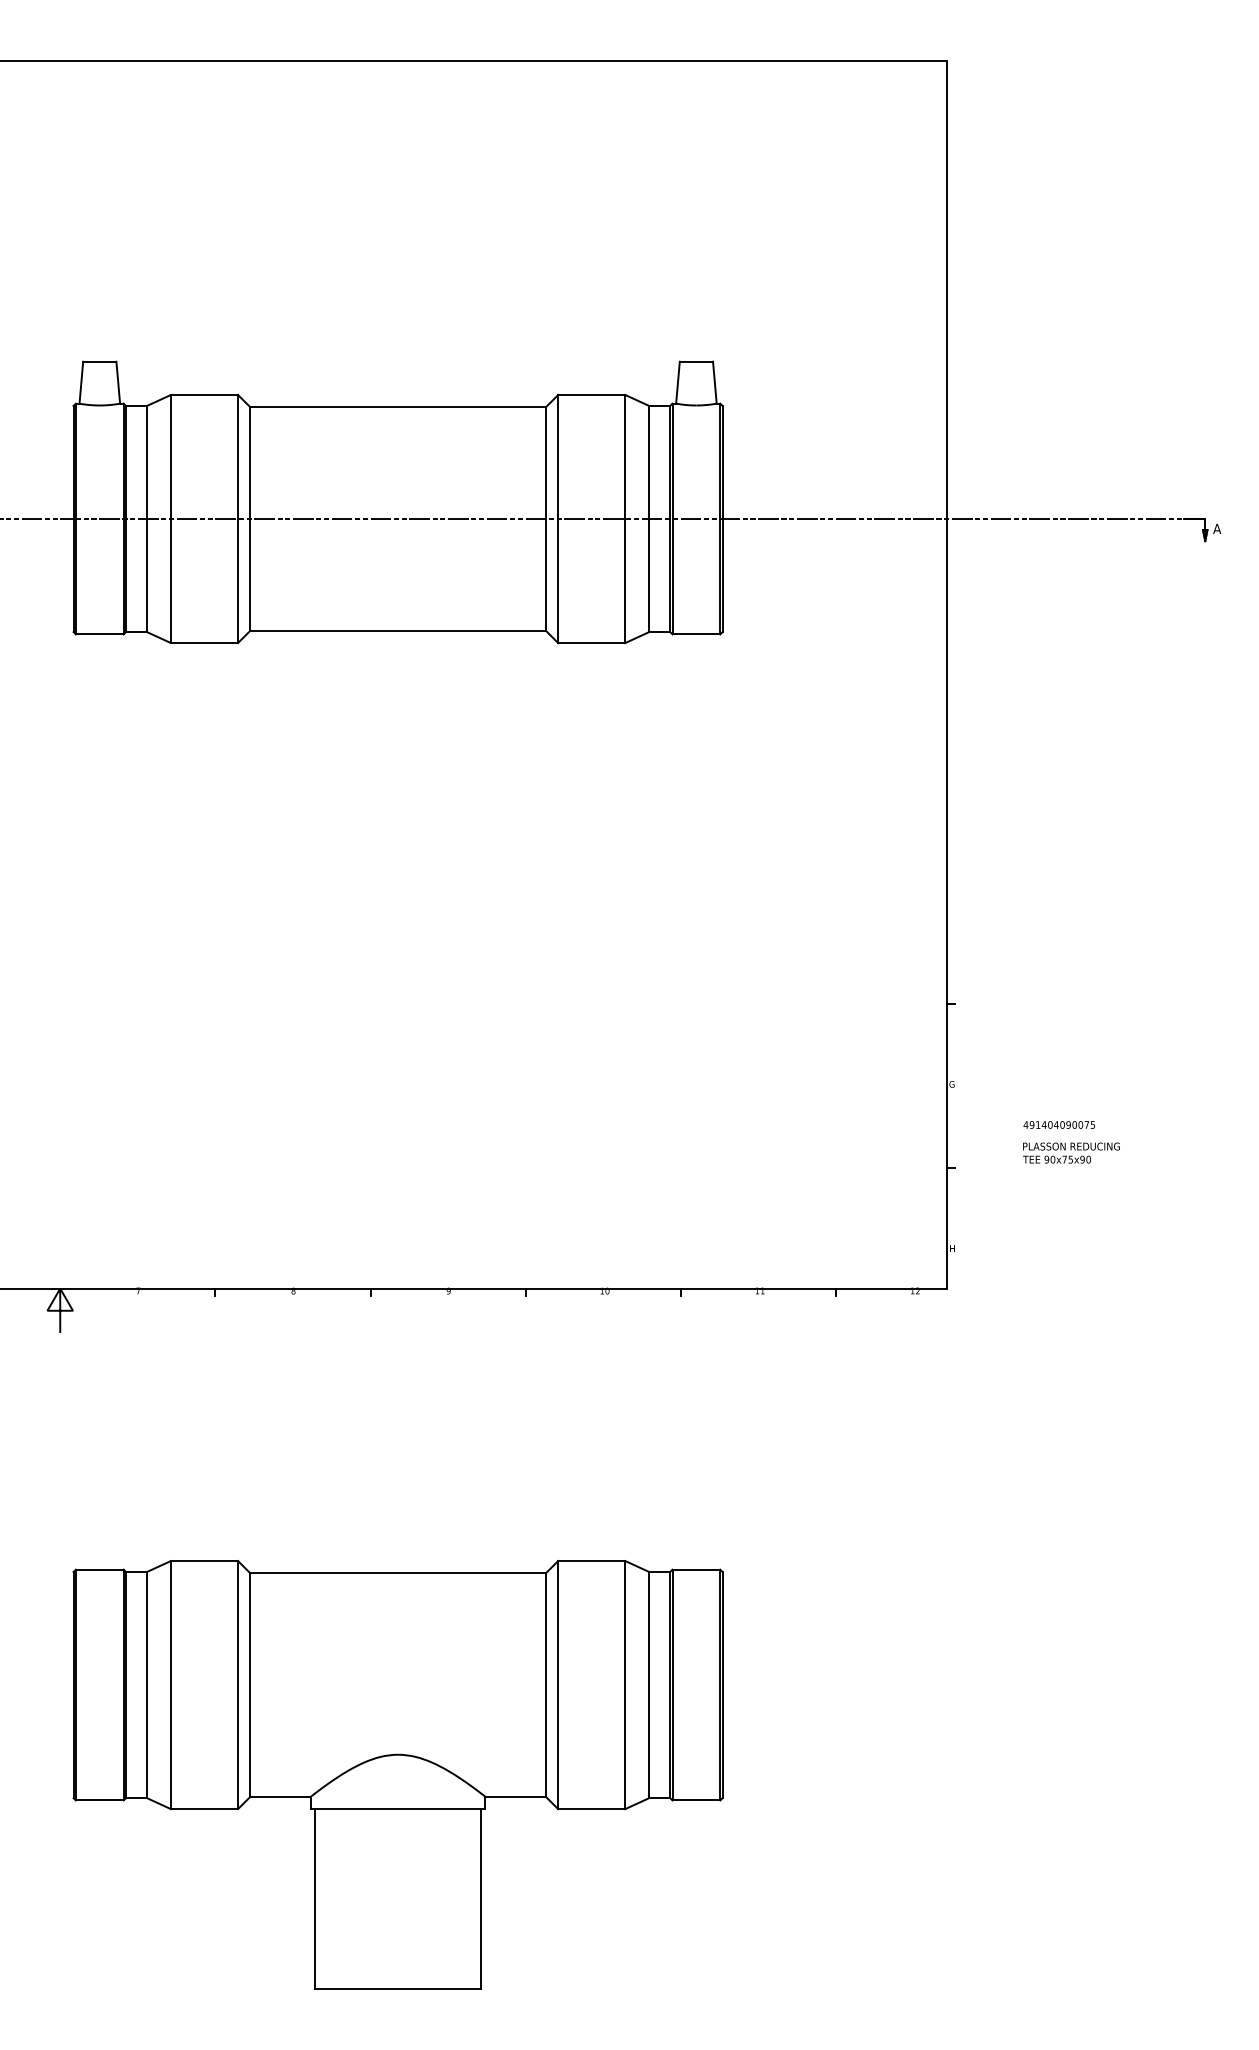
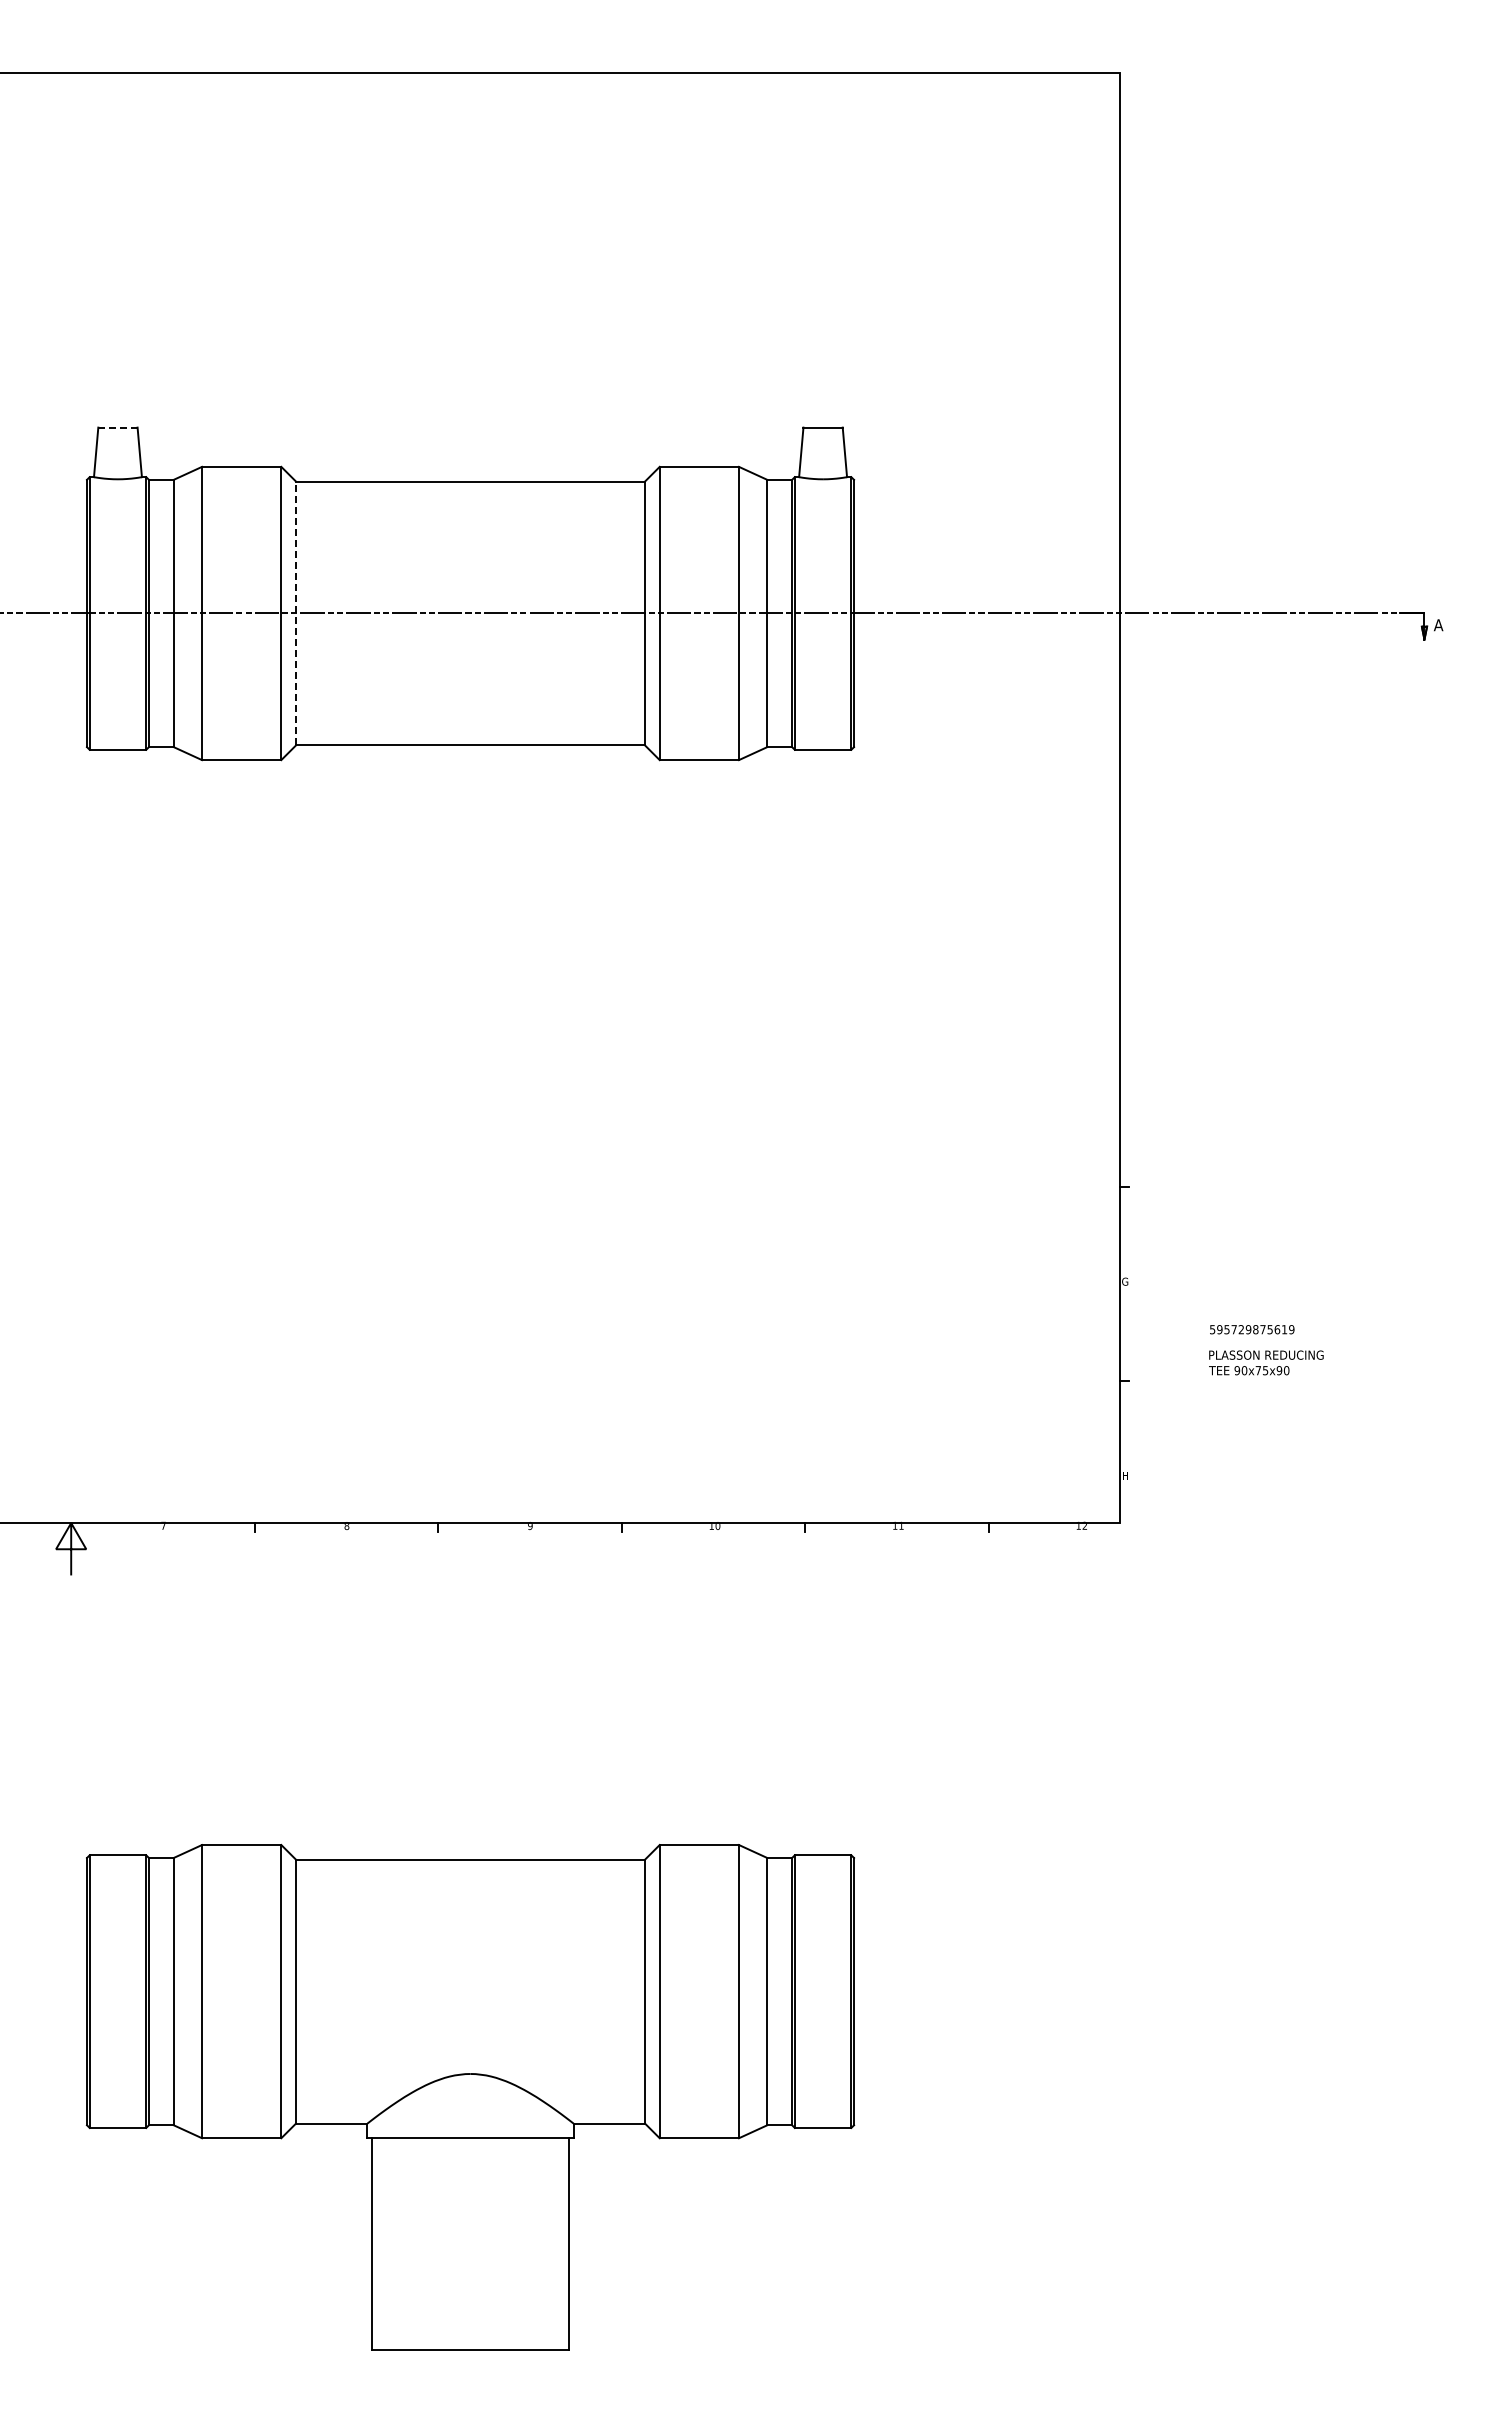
line: (99, 361) -> (117, 427), solid -> dashed
line: (250, 519) -> (296, 613), solid -> dashed
text: (1058, 1124) -> (1251, 1329), 491404090075 -> 595729875619

